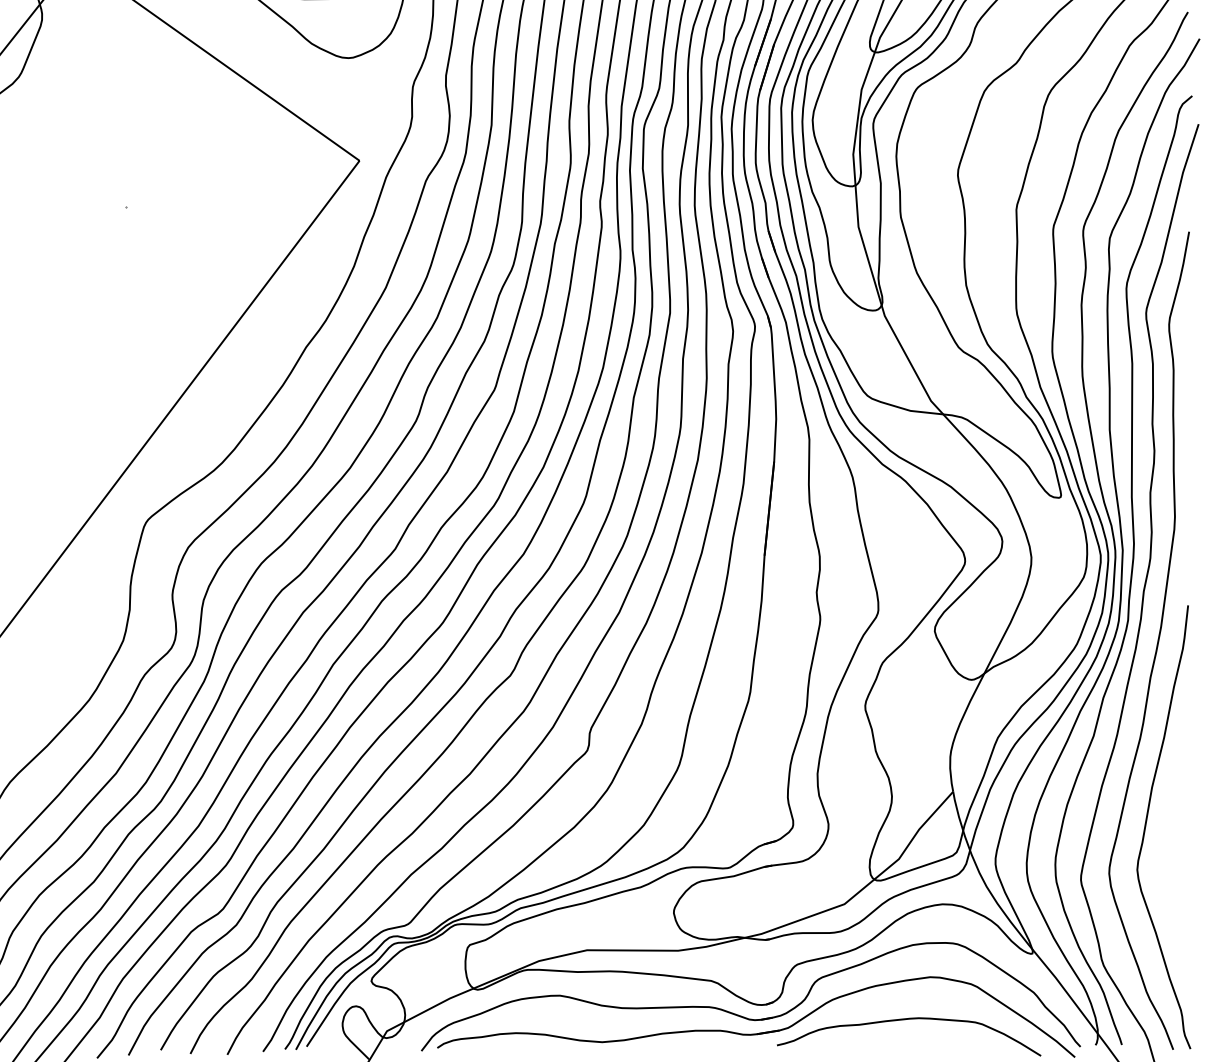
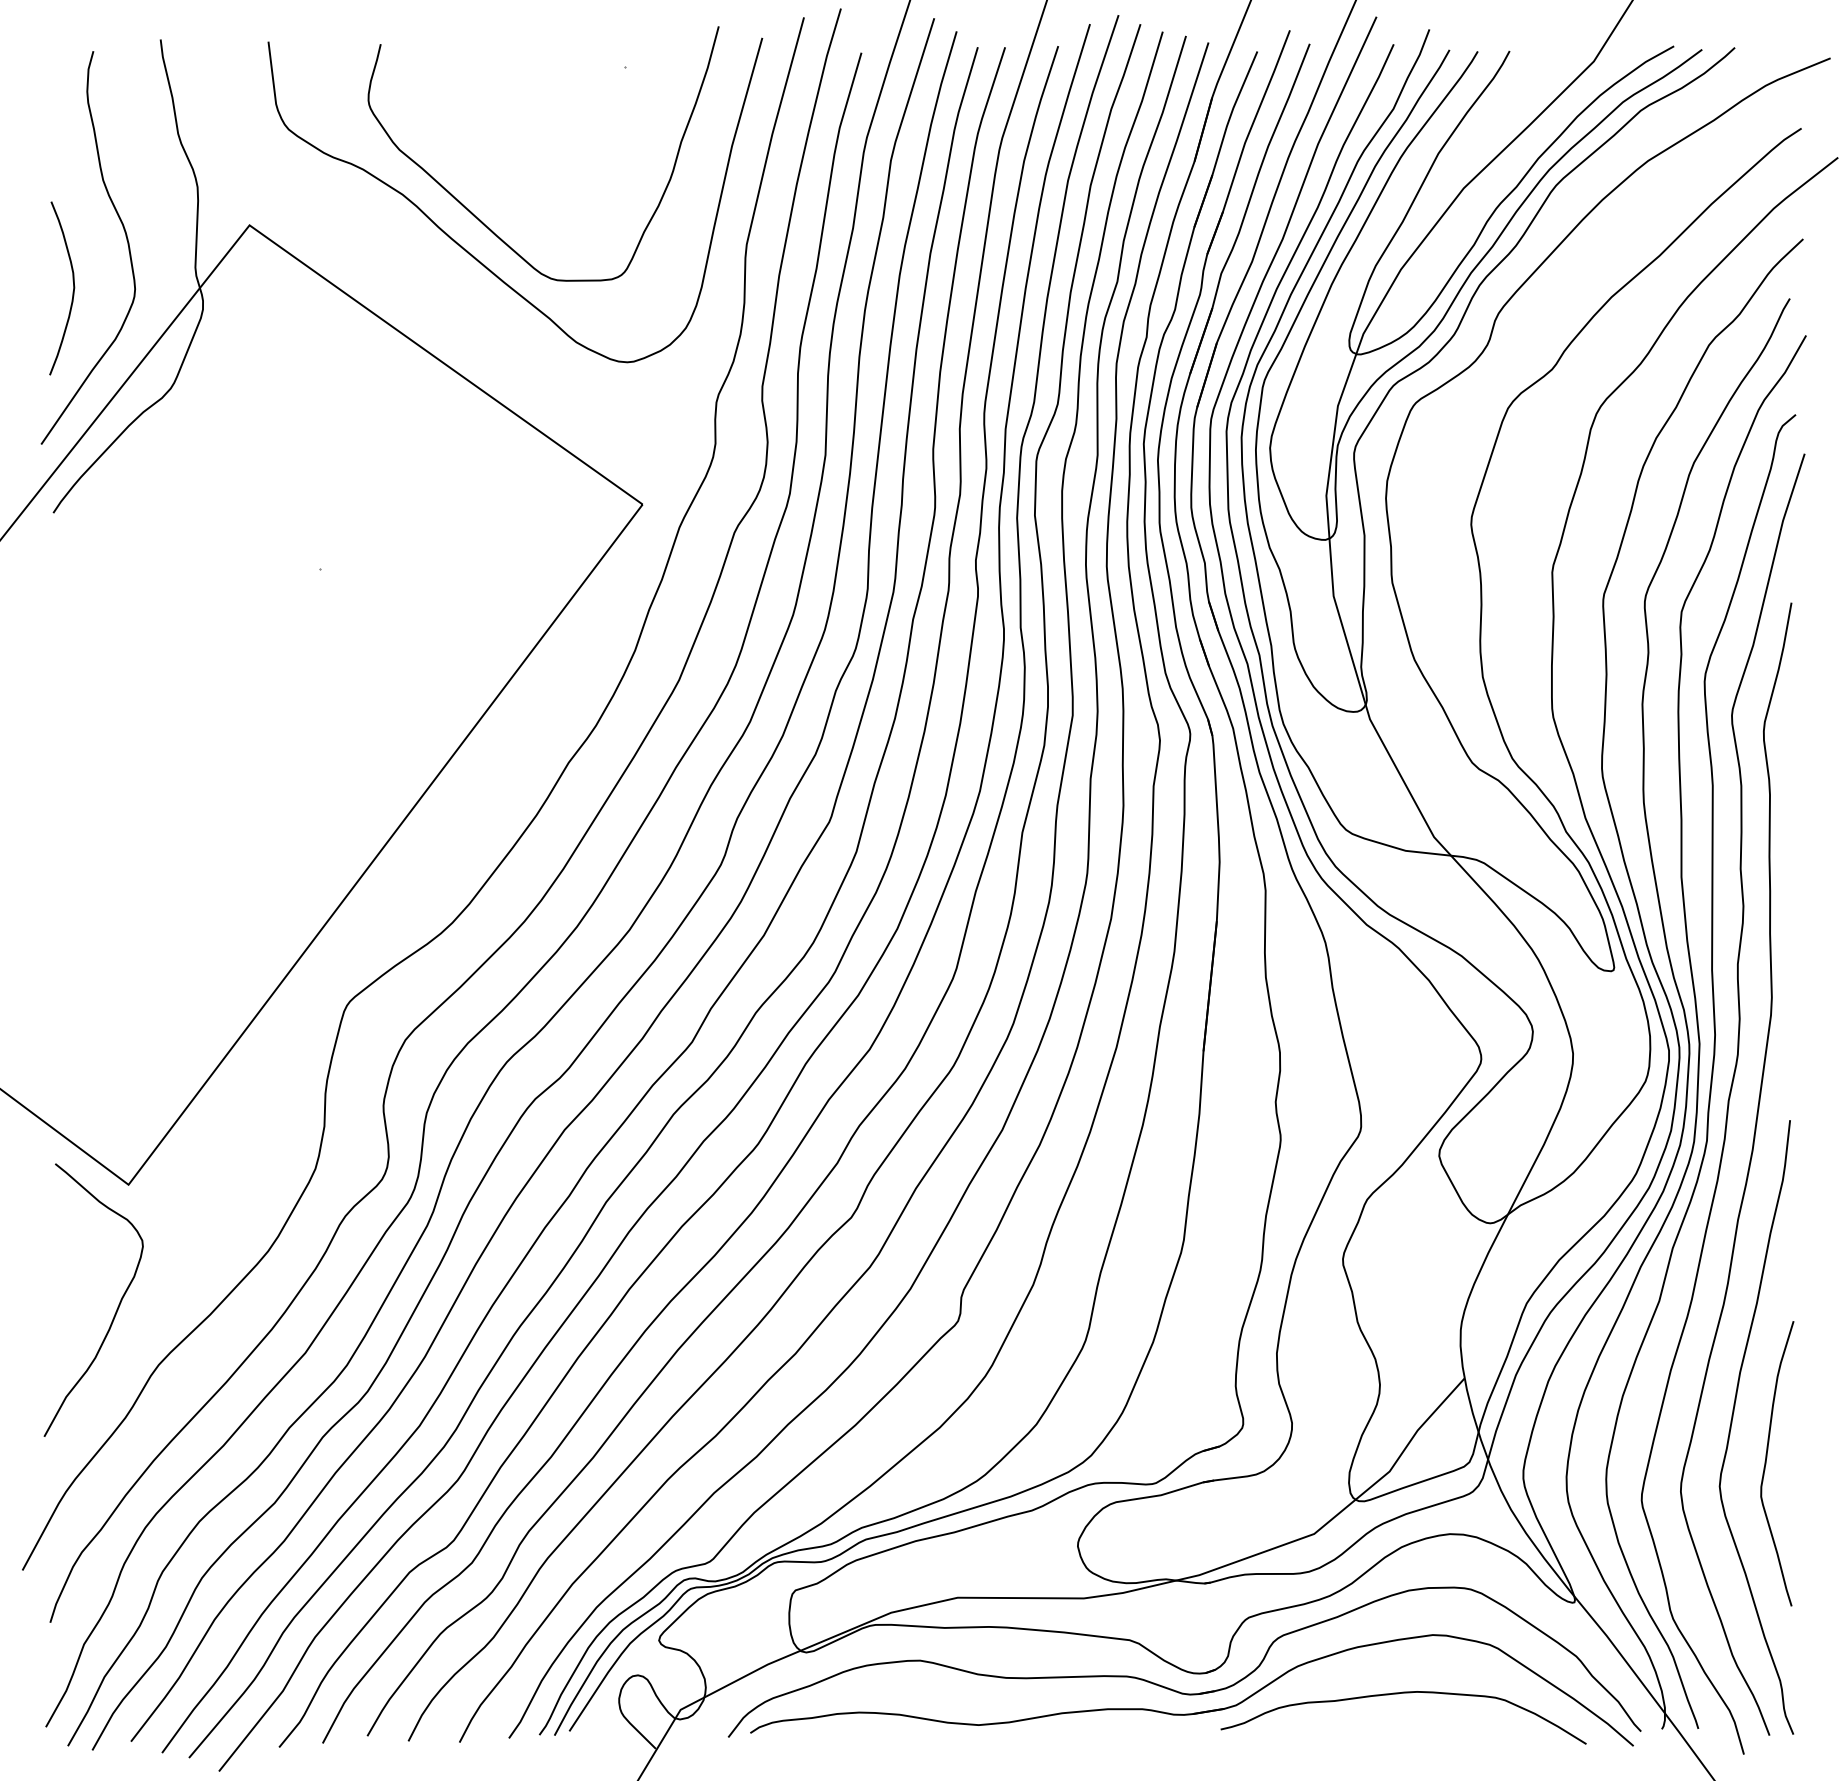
curve: (1171, 853) -> (1766, 1463), added

